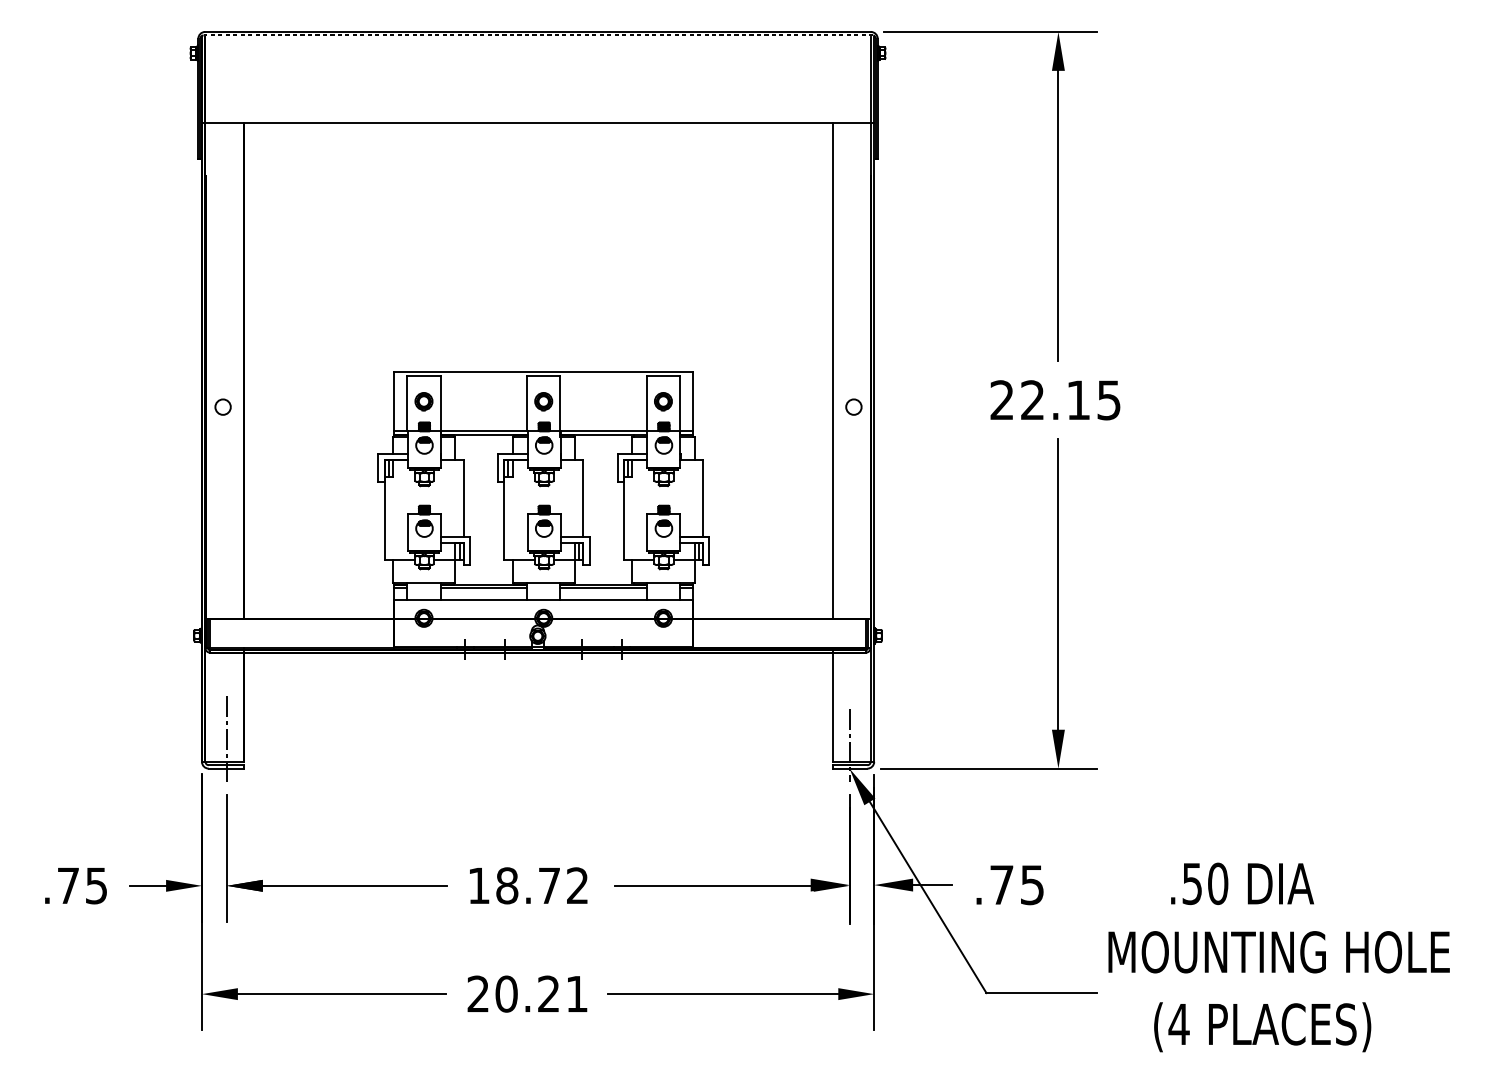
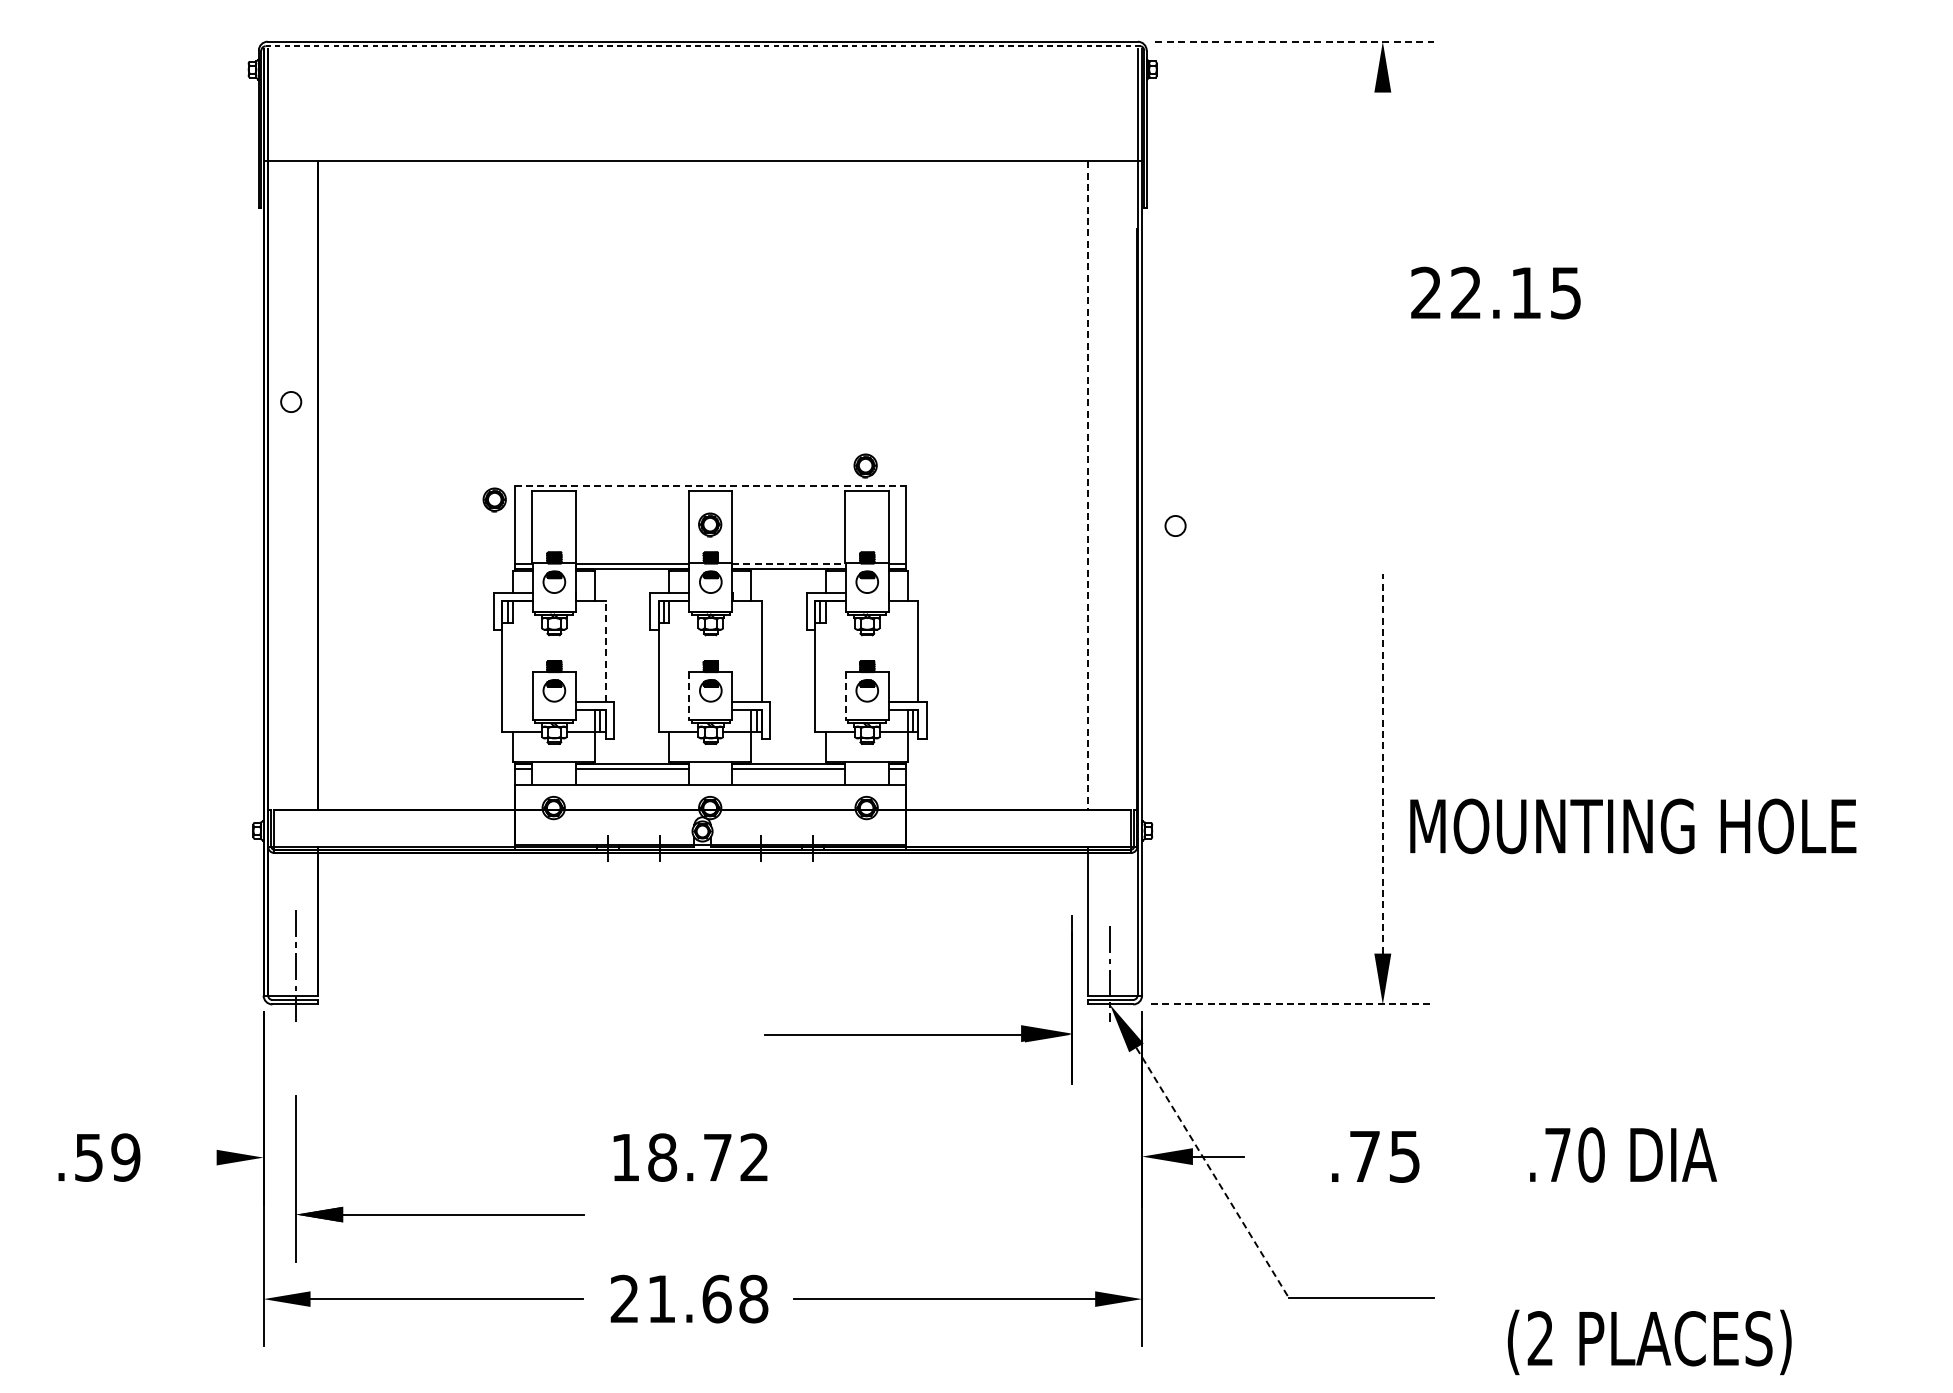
line: (991, 31) -> (1295, 41), solid -> dashed
line: (1058, 216) -> (1382, 282), removed
line: (543, 371) -> (710, 485), solid -> dashed
line: (832, 371) -> (1087, 485), solid -> dashed
text: (1055, 399) -> (1495, 292), moved
part: (423, 401) -> (494, 499), moved
part: (663, 401) -> (865, 465), moved
circle: (223, 406) -> (291, 401), moved
circle: (853, 406) -> (1175, 525), moved
line: (603, 431) -> (788, 563), solid -> dashed
line: (463, 497) -> (605, 650), solid -> dashed
line: (527, 533) -> (689, 696), solid -> dashed
line: (647, 533) -> (845, 696), solid -> dashed
line: (1058, 584) -> (1382, 763), solid -> dashed
line: (989, 768) -> (1292, 1004), solid -> dashed
text: (1009, 884) -> (1375, 1156), moved
text: (1192, 884) -> (1557, 1155), .50 -> .70
text: (82, 885) -> (107, 1157), .75 -> .59
line: (147, 885) -> (192, 1157), removed
part: (336, 885) -> (439, 1214), moved
part: (732, 885) -> (918, 1034), moved
line: (928, 898) -> (1212, 1173), solid -> dashed
text: (1279, 952) -> (1633, 826), moved
text: (541, 993) -> (707, 1298), 20.21 -> 21.68
text: (1179, 1024) -> (1540, 1338), (4 -> (2

